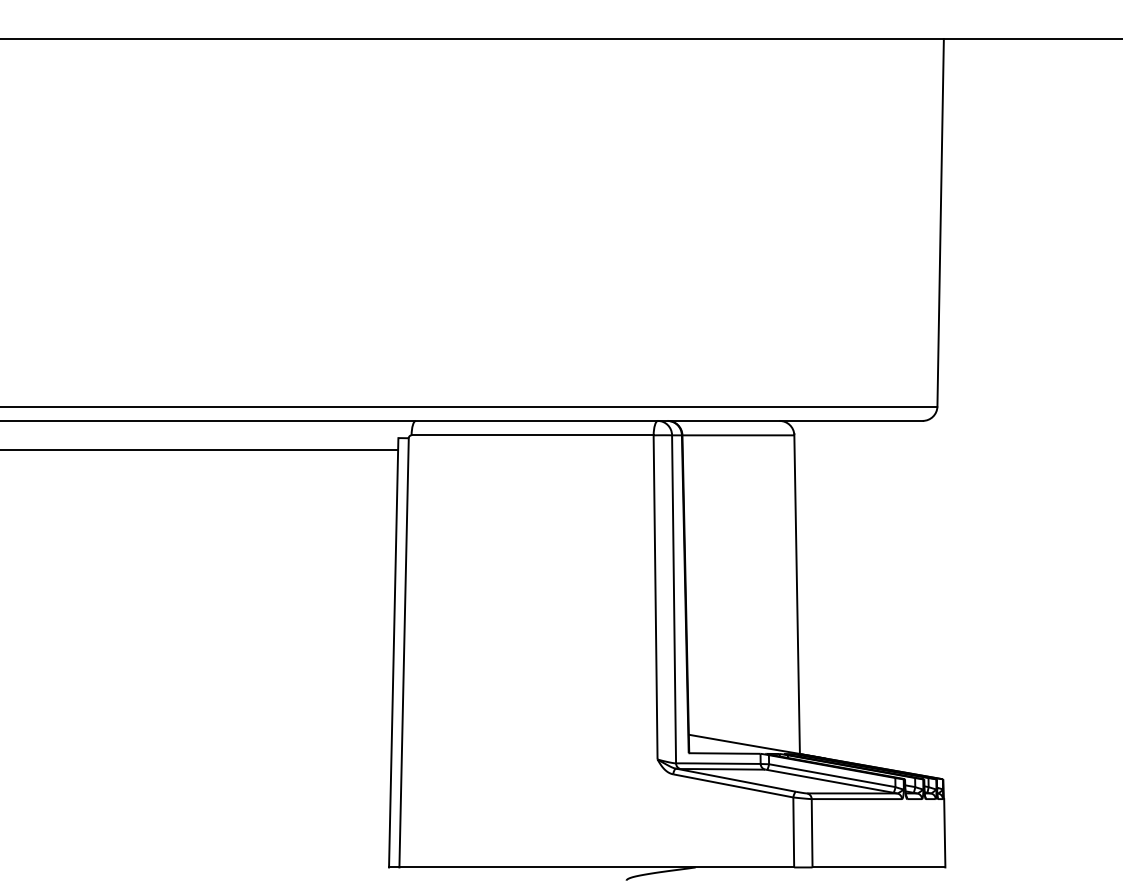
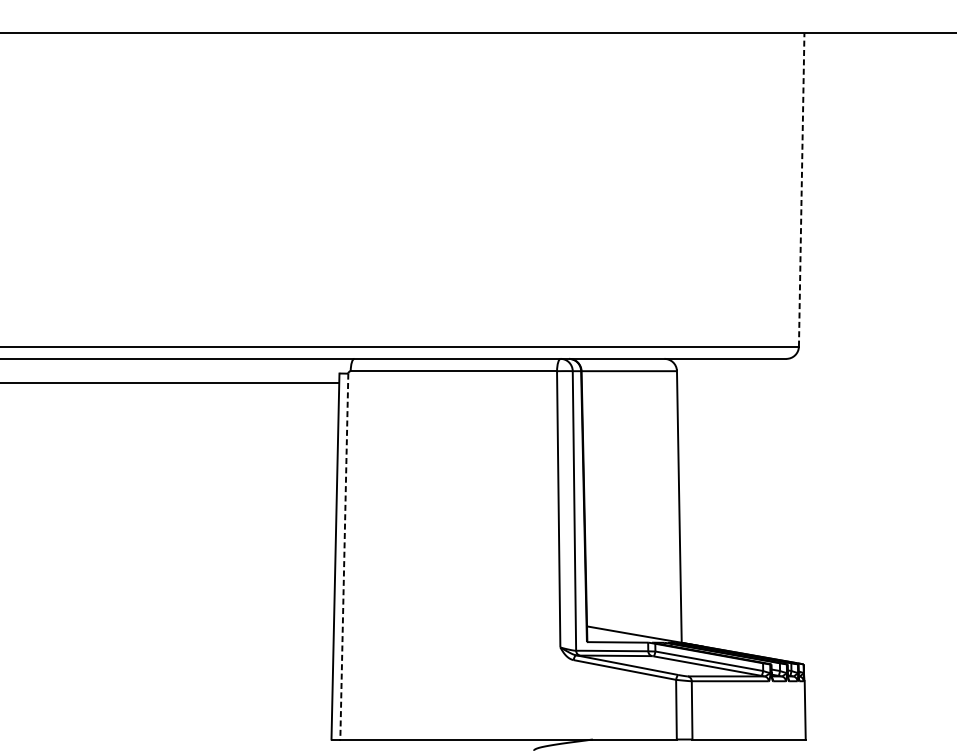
line: (940, 222) -> (801, 189), solid -> dashed
line: (404, 652) -> (344, 556), solid -> dashed

